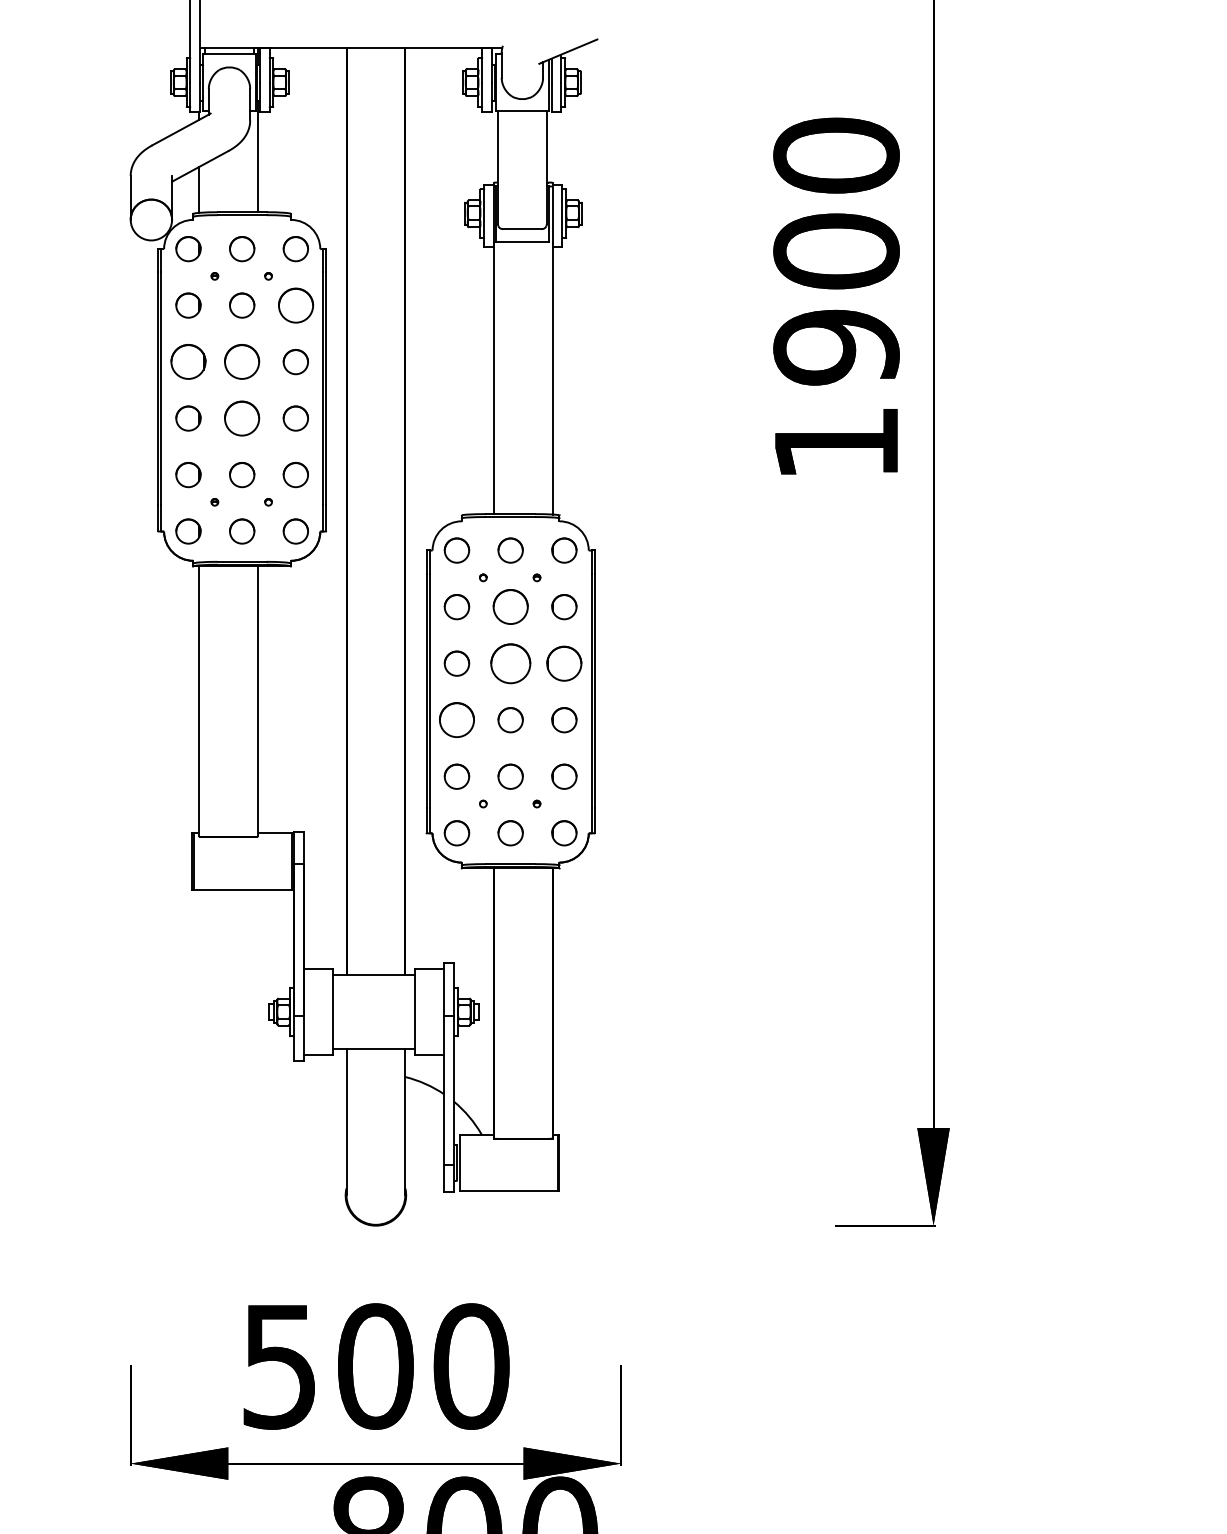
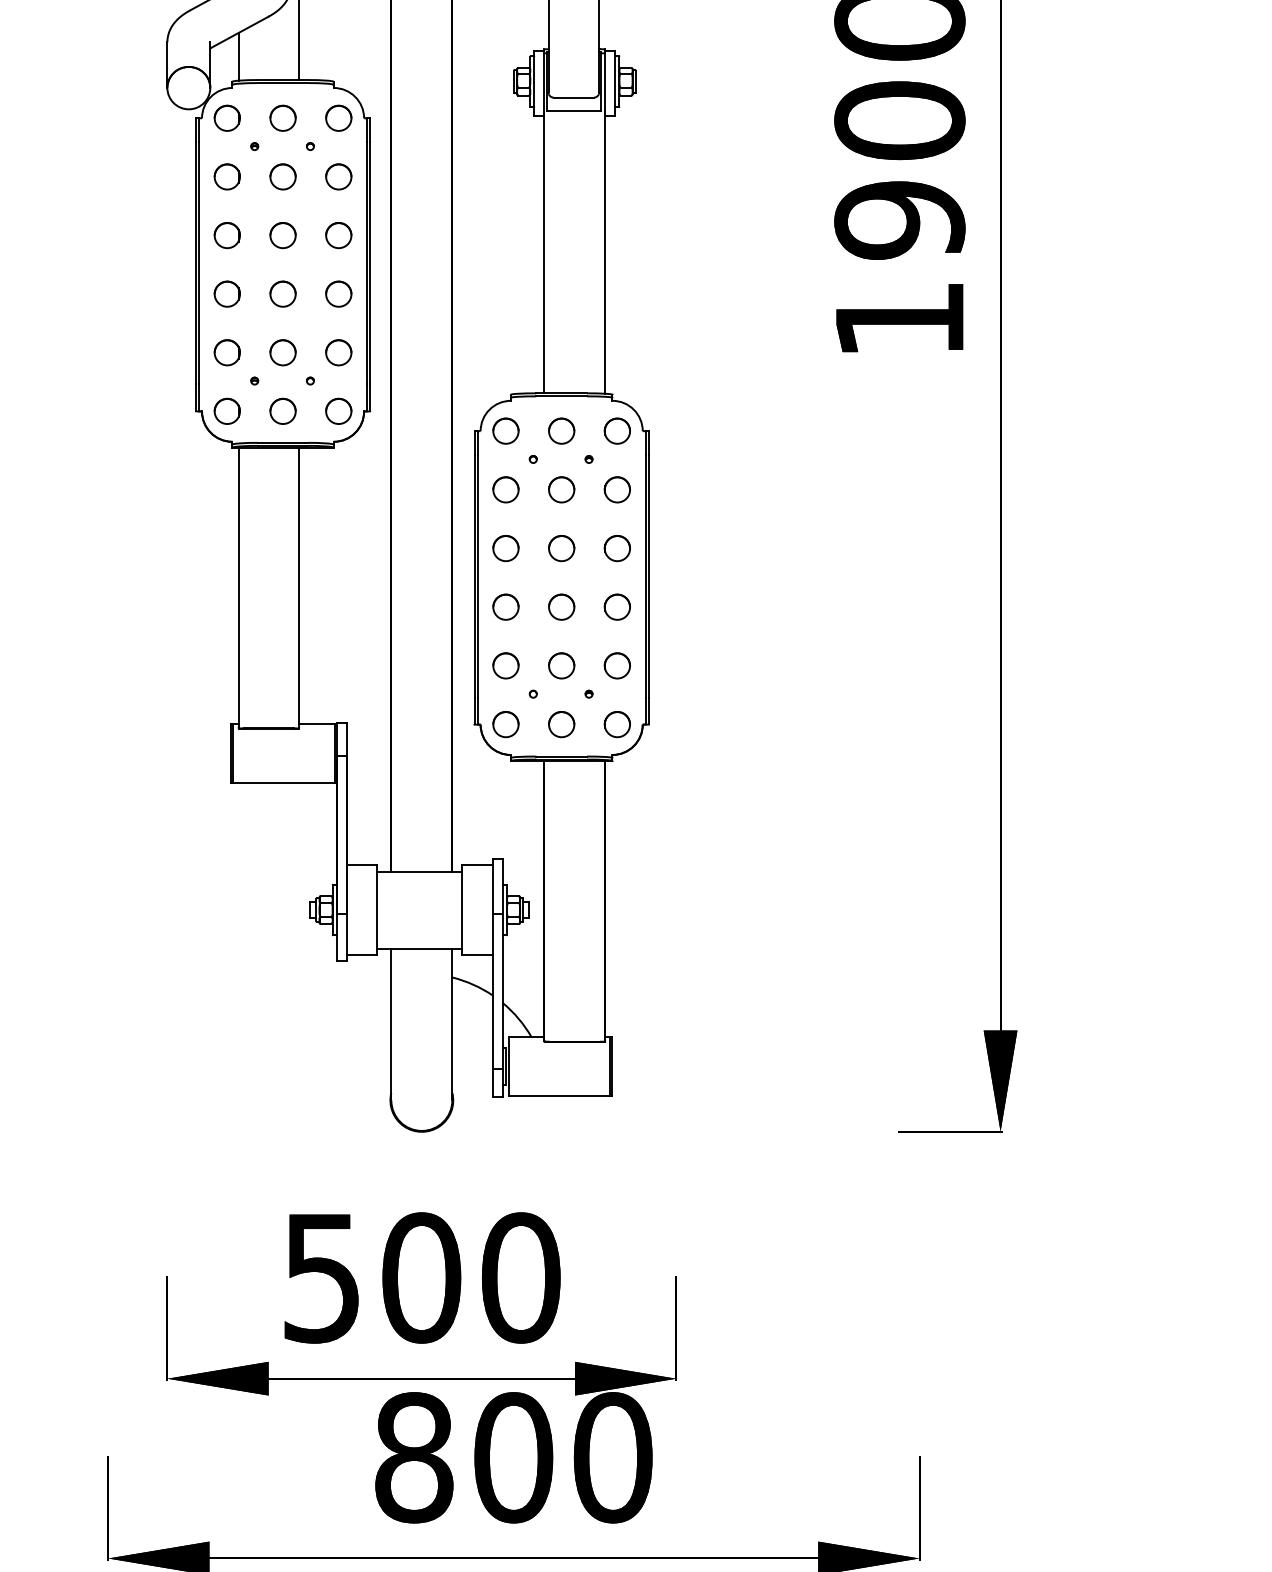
part: (295, 305) -> (338, 176), size x0.71
part: (188, 362) -> (227, 235), size x0.71
part: (242, 362) -> (283, 235), size x0.71
part: (242, 418) -> (283, 294), size x0.71
part: (510, 607) -> (561, 490), size x0.71
part: (510, 663) -> (561, 548), size x0.62
part: (564, 663) -> (617, 548), size x0.71
part: (456, 720) -> (505, 607), size x0.71

